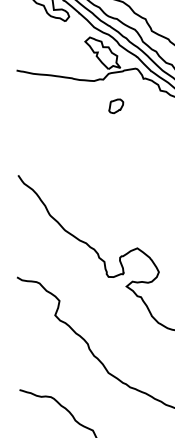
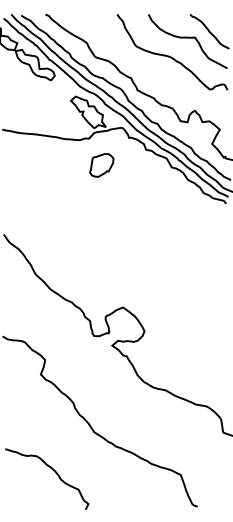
part: (115, 106) -> (101, 165), size x1.67

